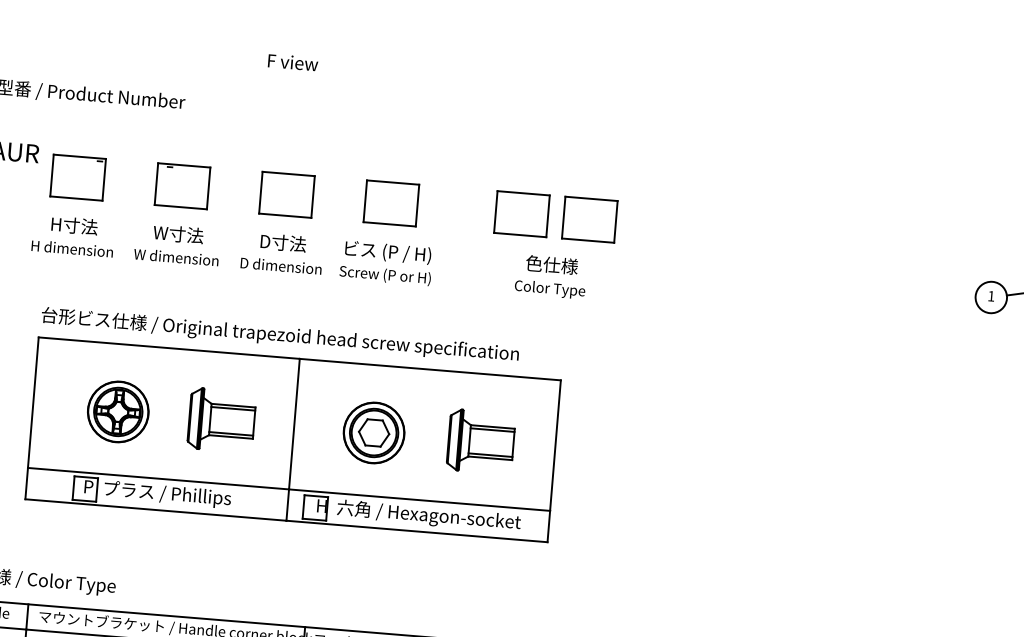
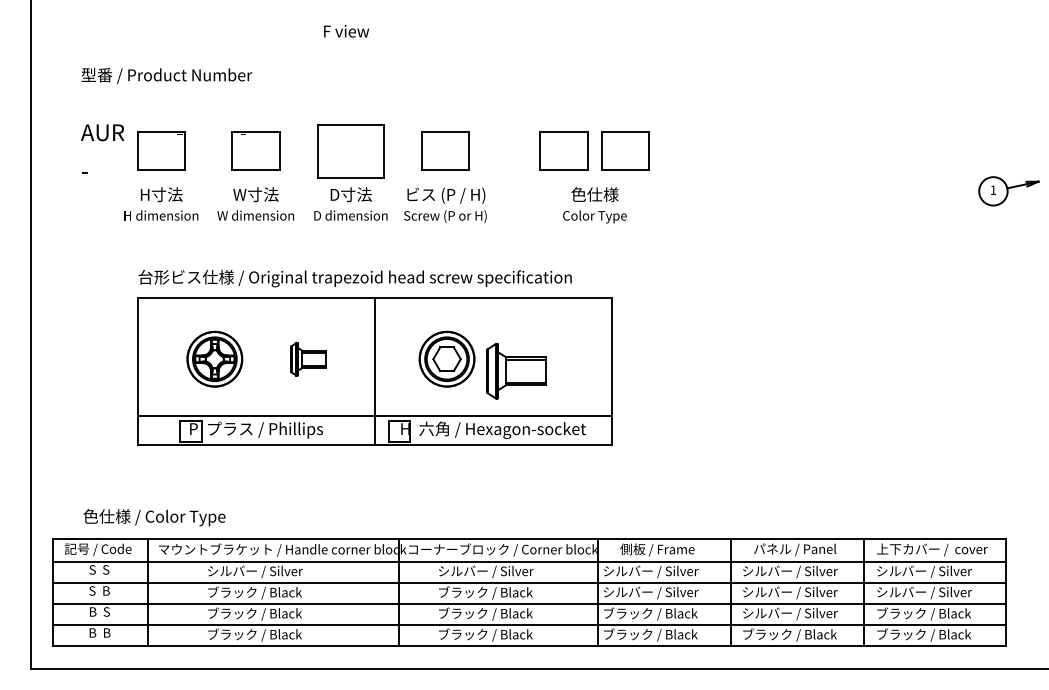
part: (286, 194) -> (350, 150), size x1.4
part: (221, 420) -> (308, 359), size x0.6
part: (481, 440) -> (516, 370), moved

